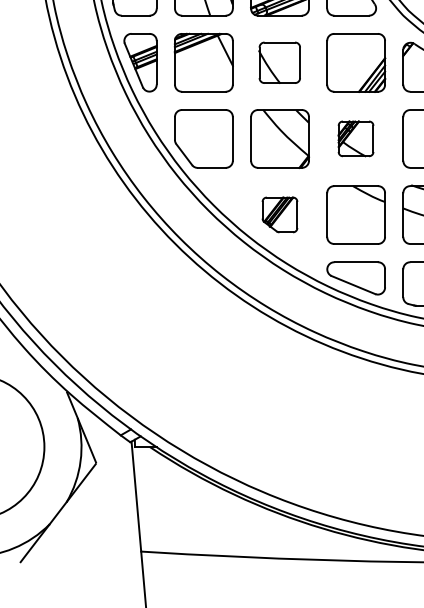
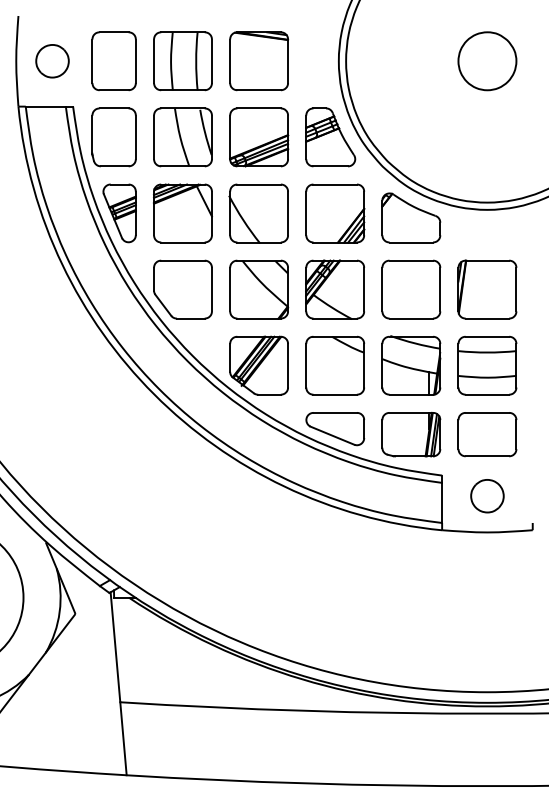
part: (279, 62) -> (258, 213), size x1.43
part: (355, 138) -> (334, 289), size x1.67
part: (279, 214) -> (258, 365), size x1.67

